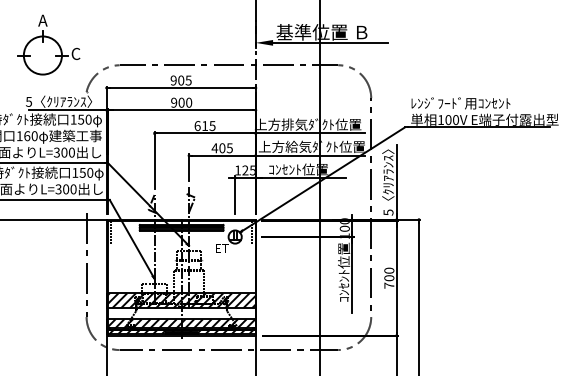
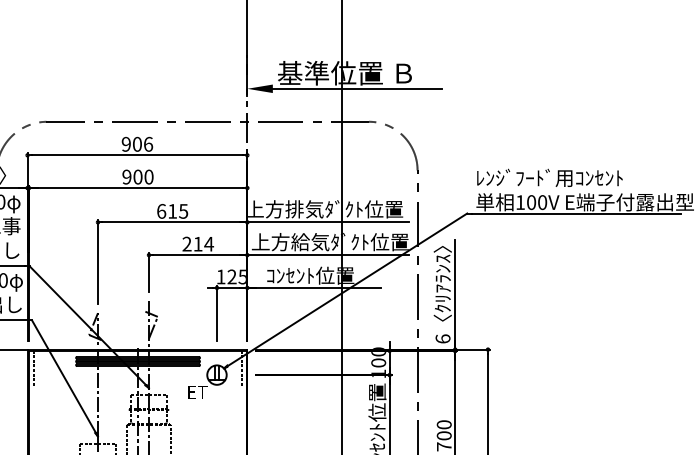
text: (188, 80) -> (148, 144), 905 -> 906
text: (222, 148) -> (198, 244), 405 -> 214
text: (388, 212) -> (443, 338), 5 -> 6

